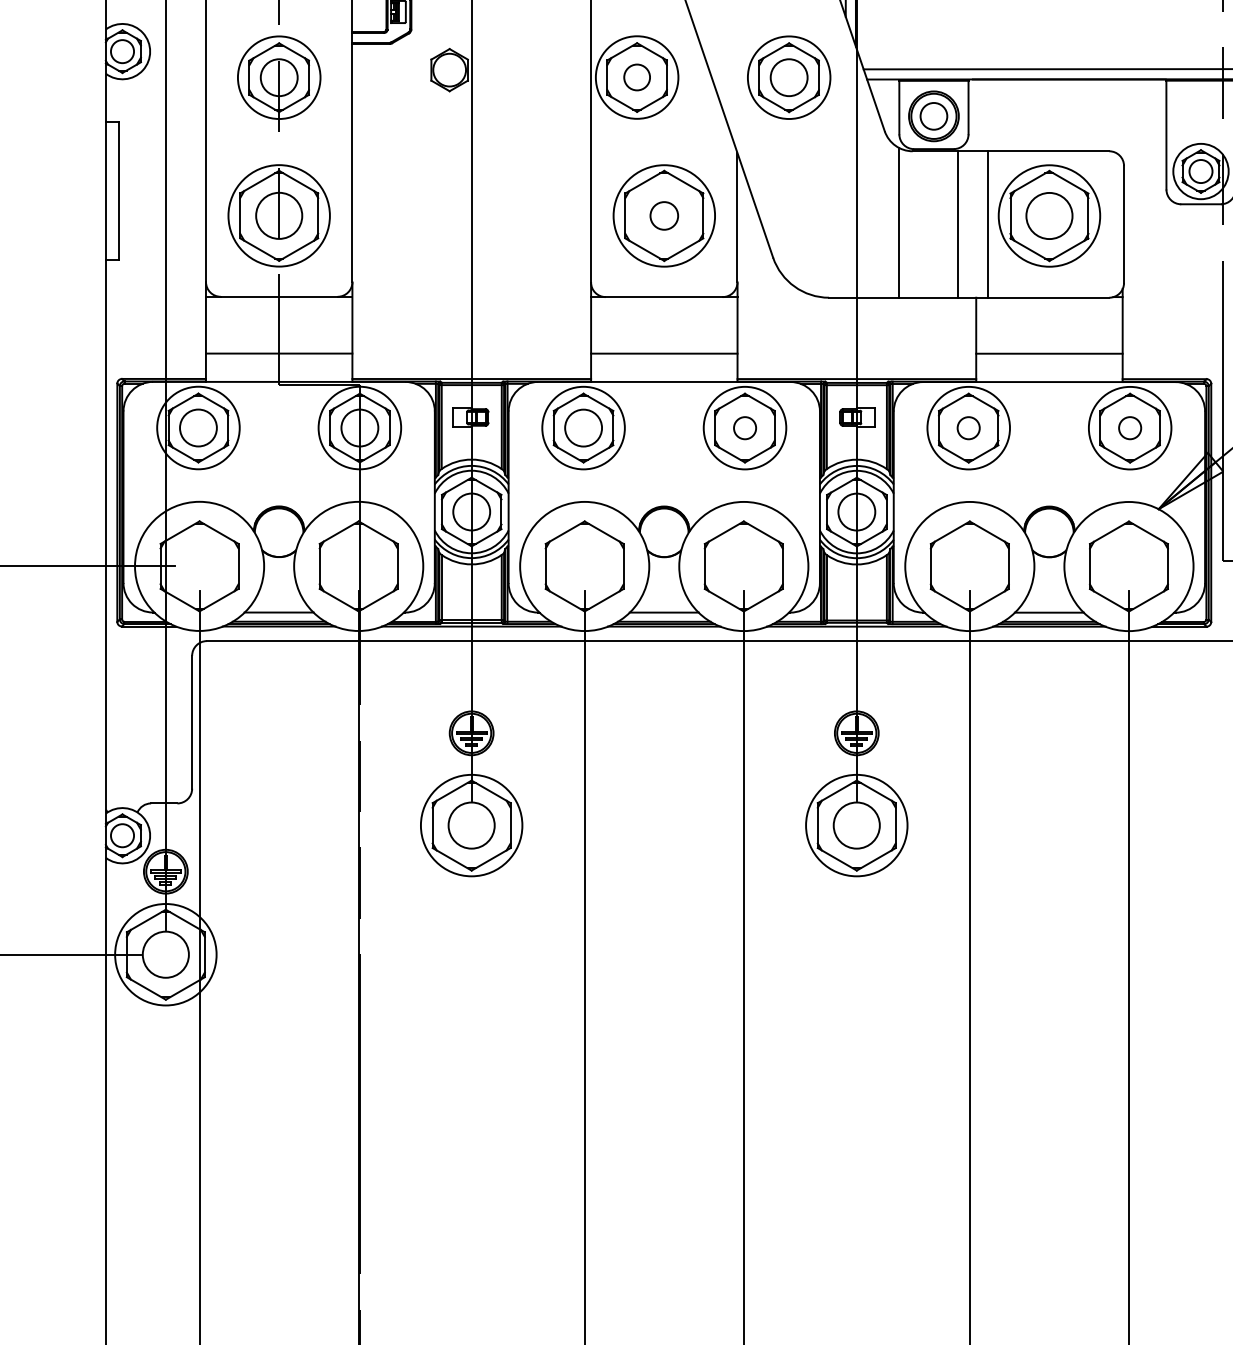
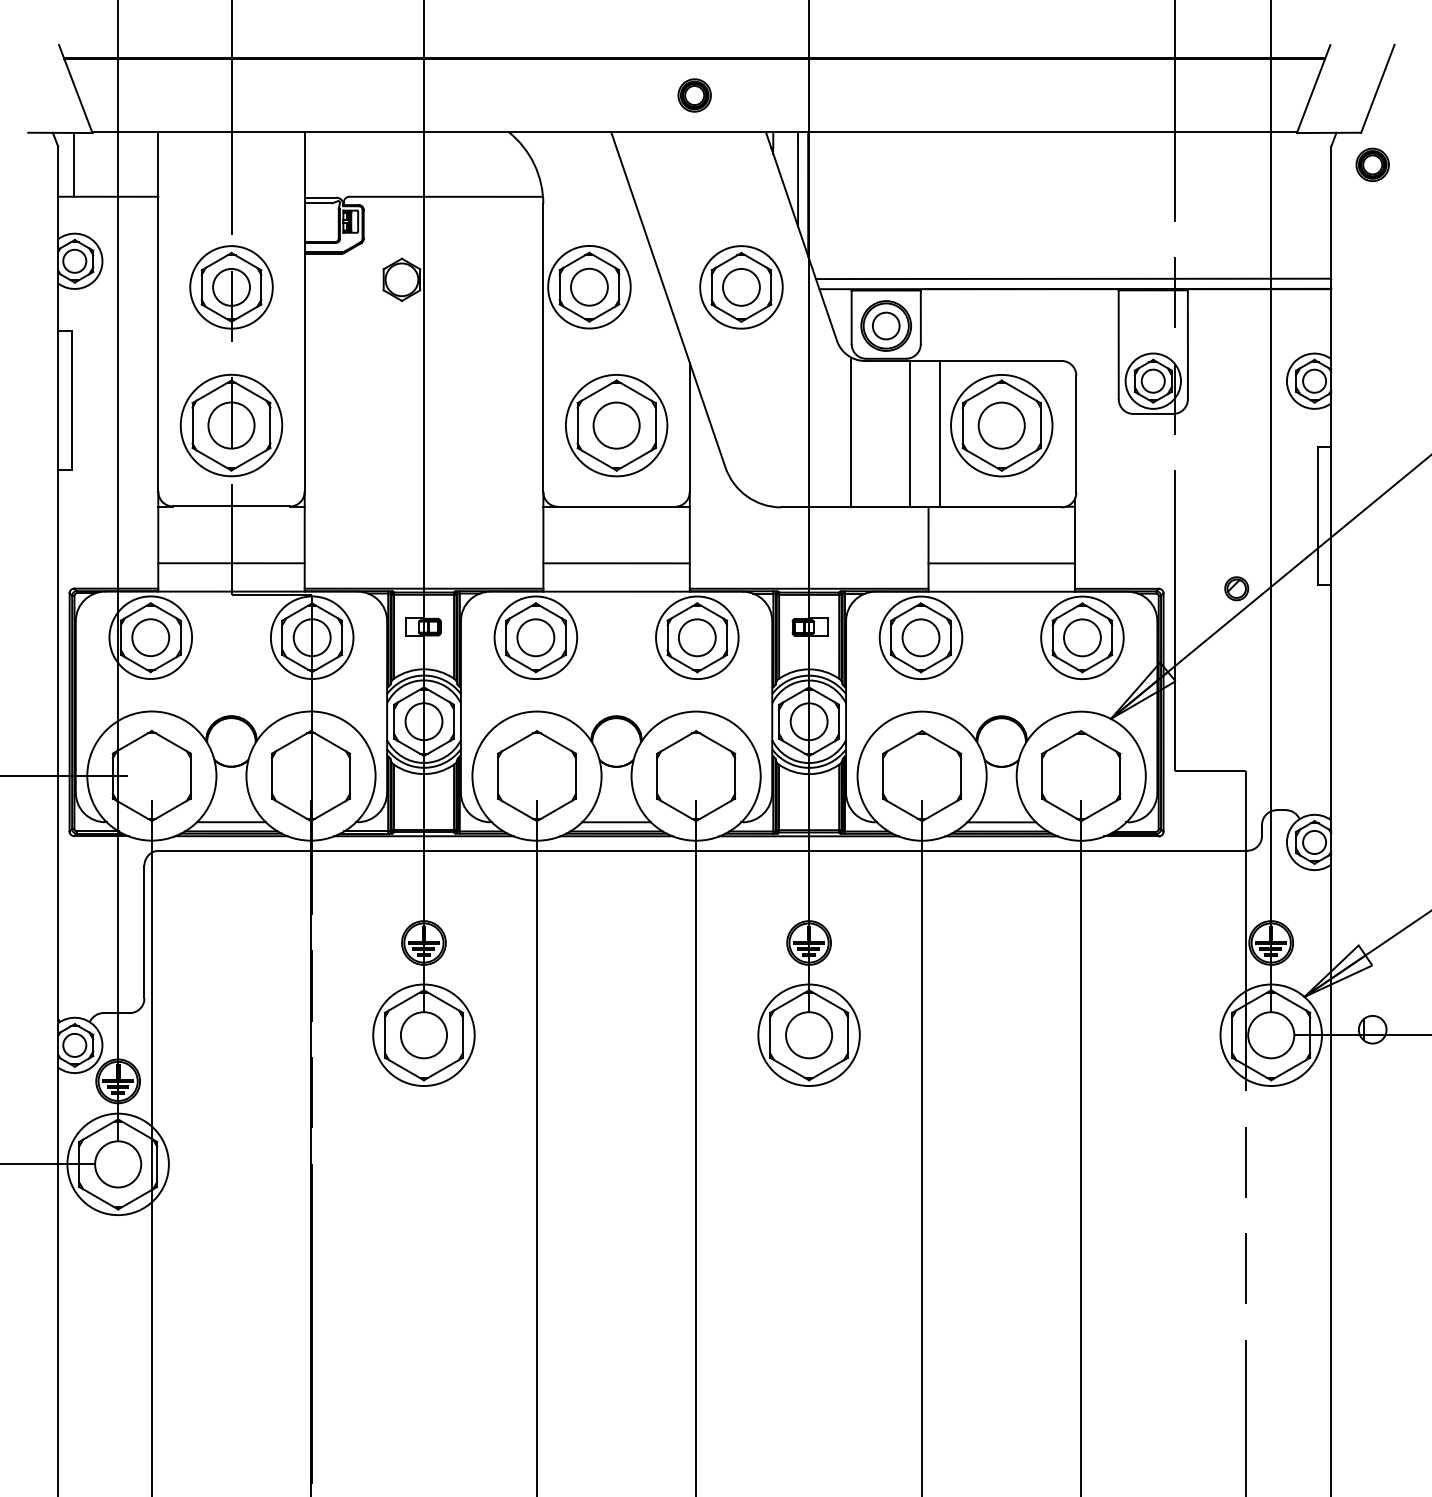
circle: (637, 76) -> (589, 286), size x1.43
circle: (664, 215) -> (616, 425), size x1.67
circle: (745, 427) -> (697, 637), size x1.67
circle: (968, 427) -> (920, 637), size x1.67
circle: (1130, 427) -> (1082, 637), size x1.67

